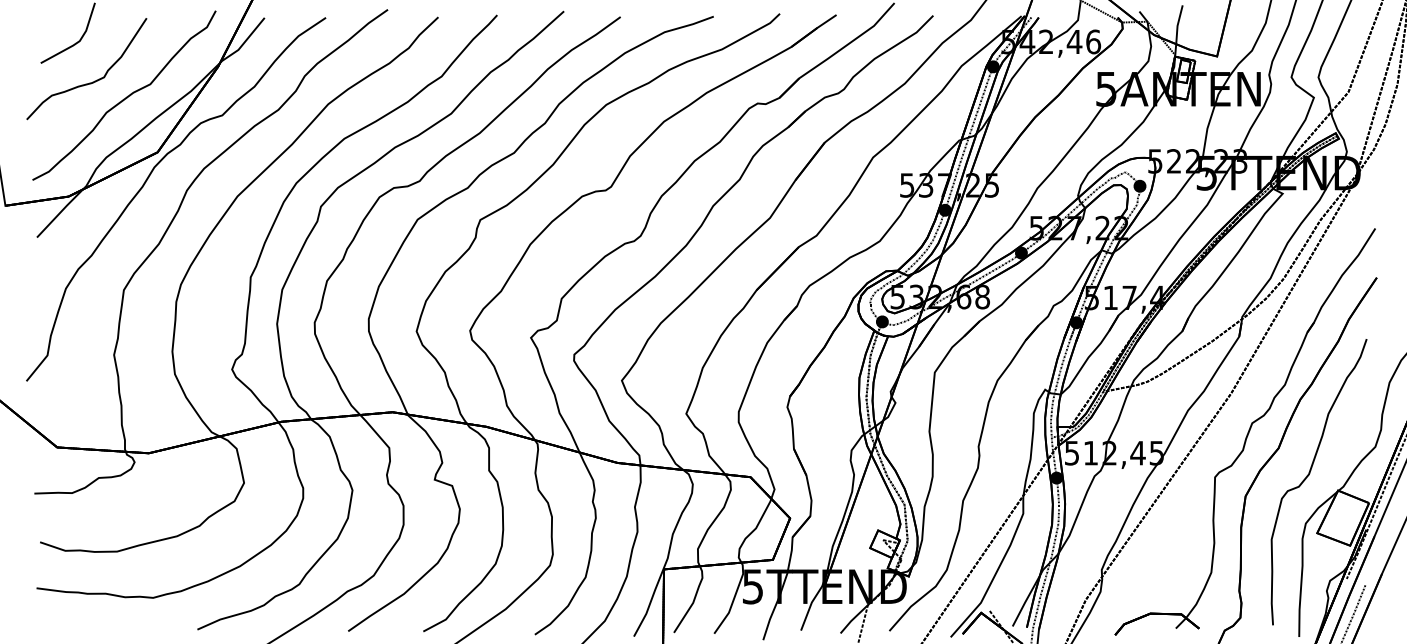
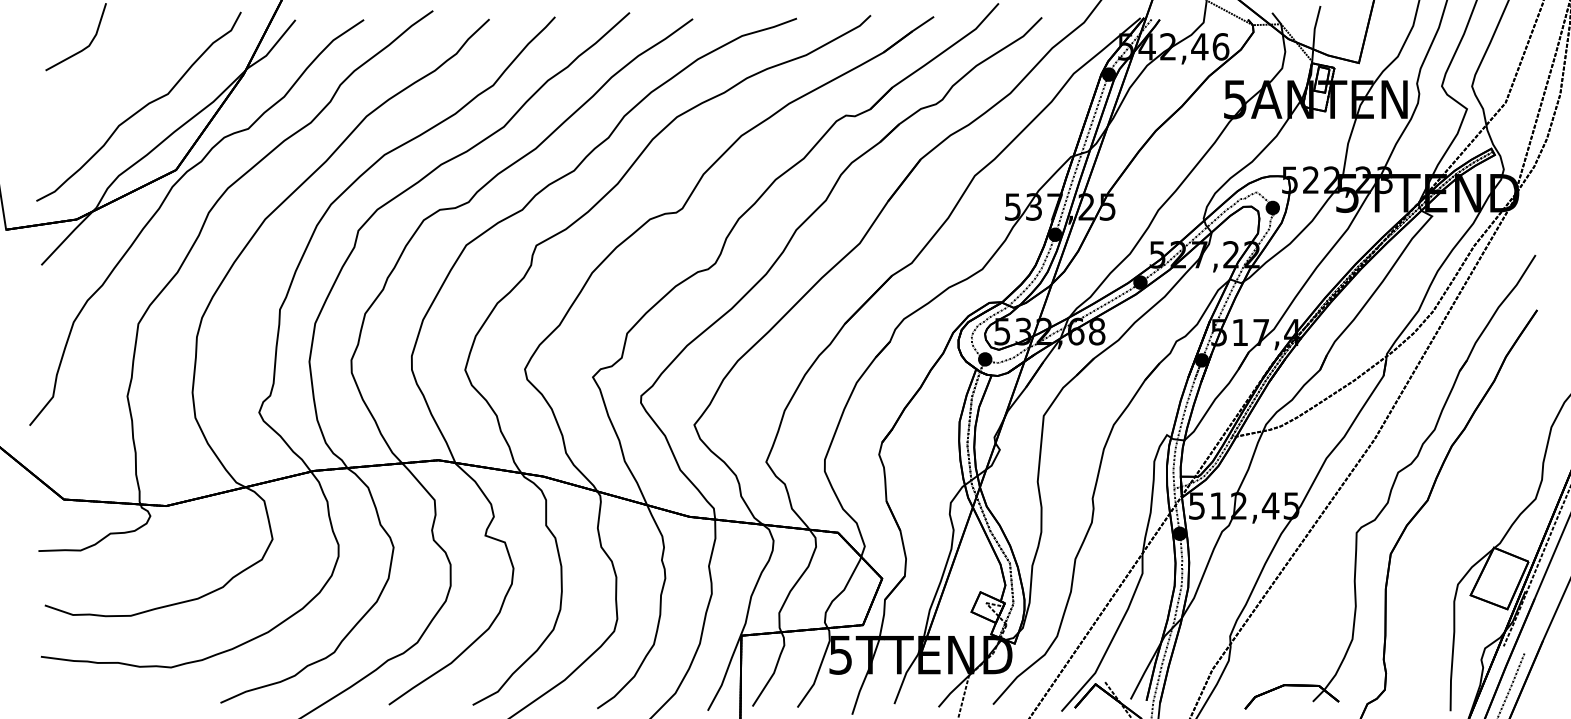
part: (88, 82) -> (98, 92), removed
curve: (1308, 476) -> (1461, 531), removed

